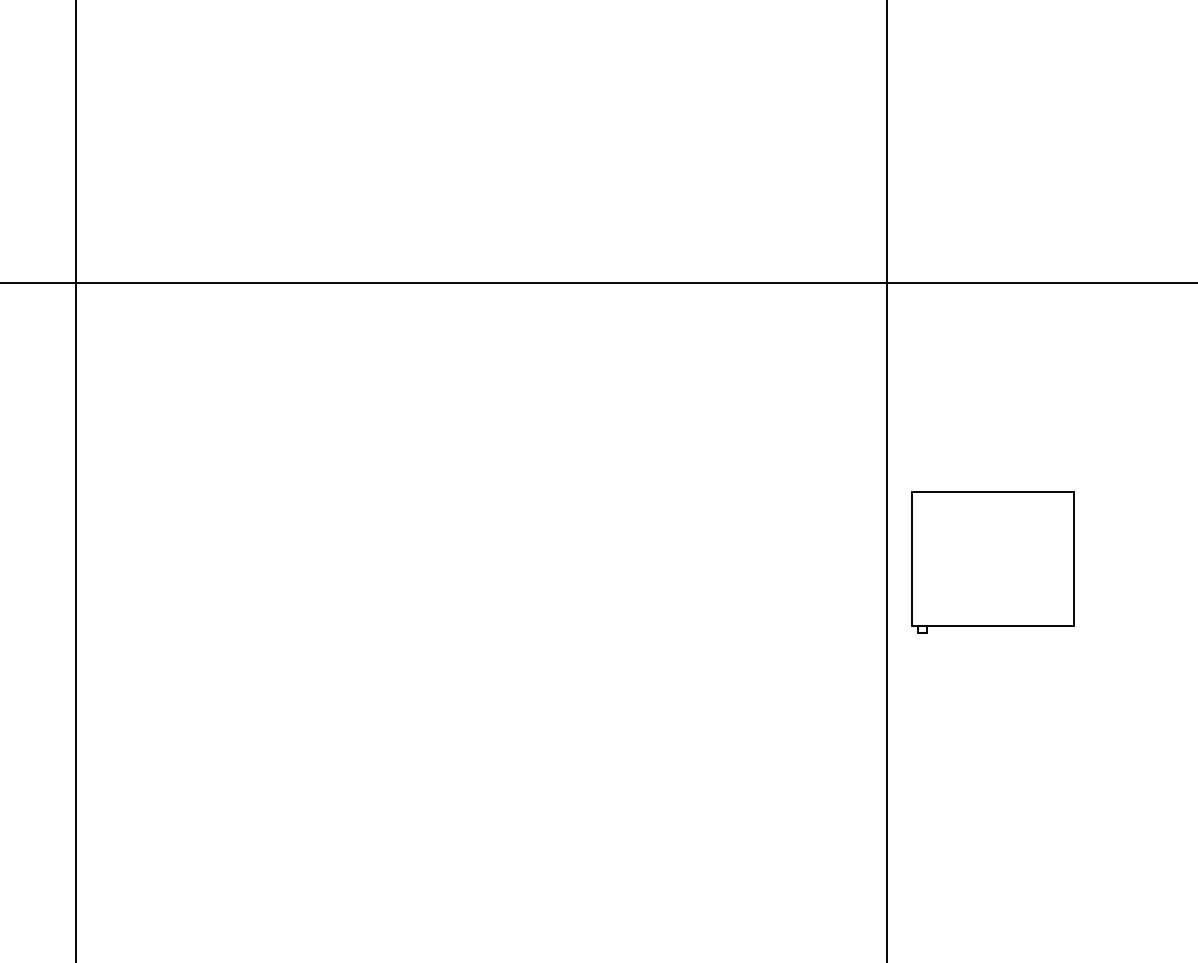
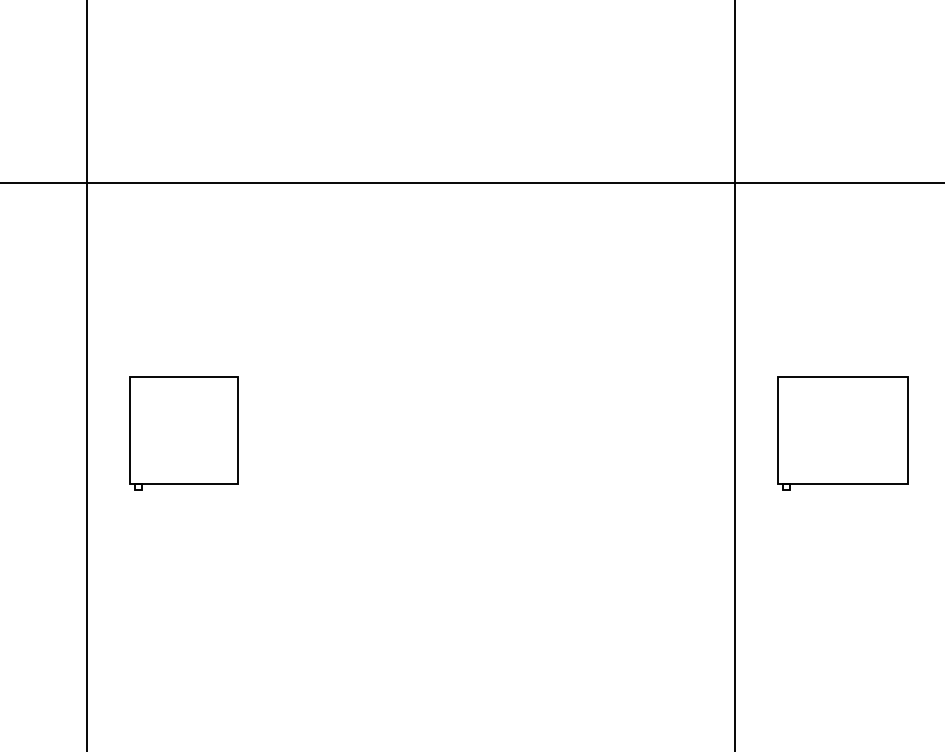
part: (992, 562) -> (842, 433), moved
part: (197, 596) -> (183, 433), added

